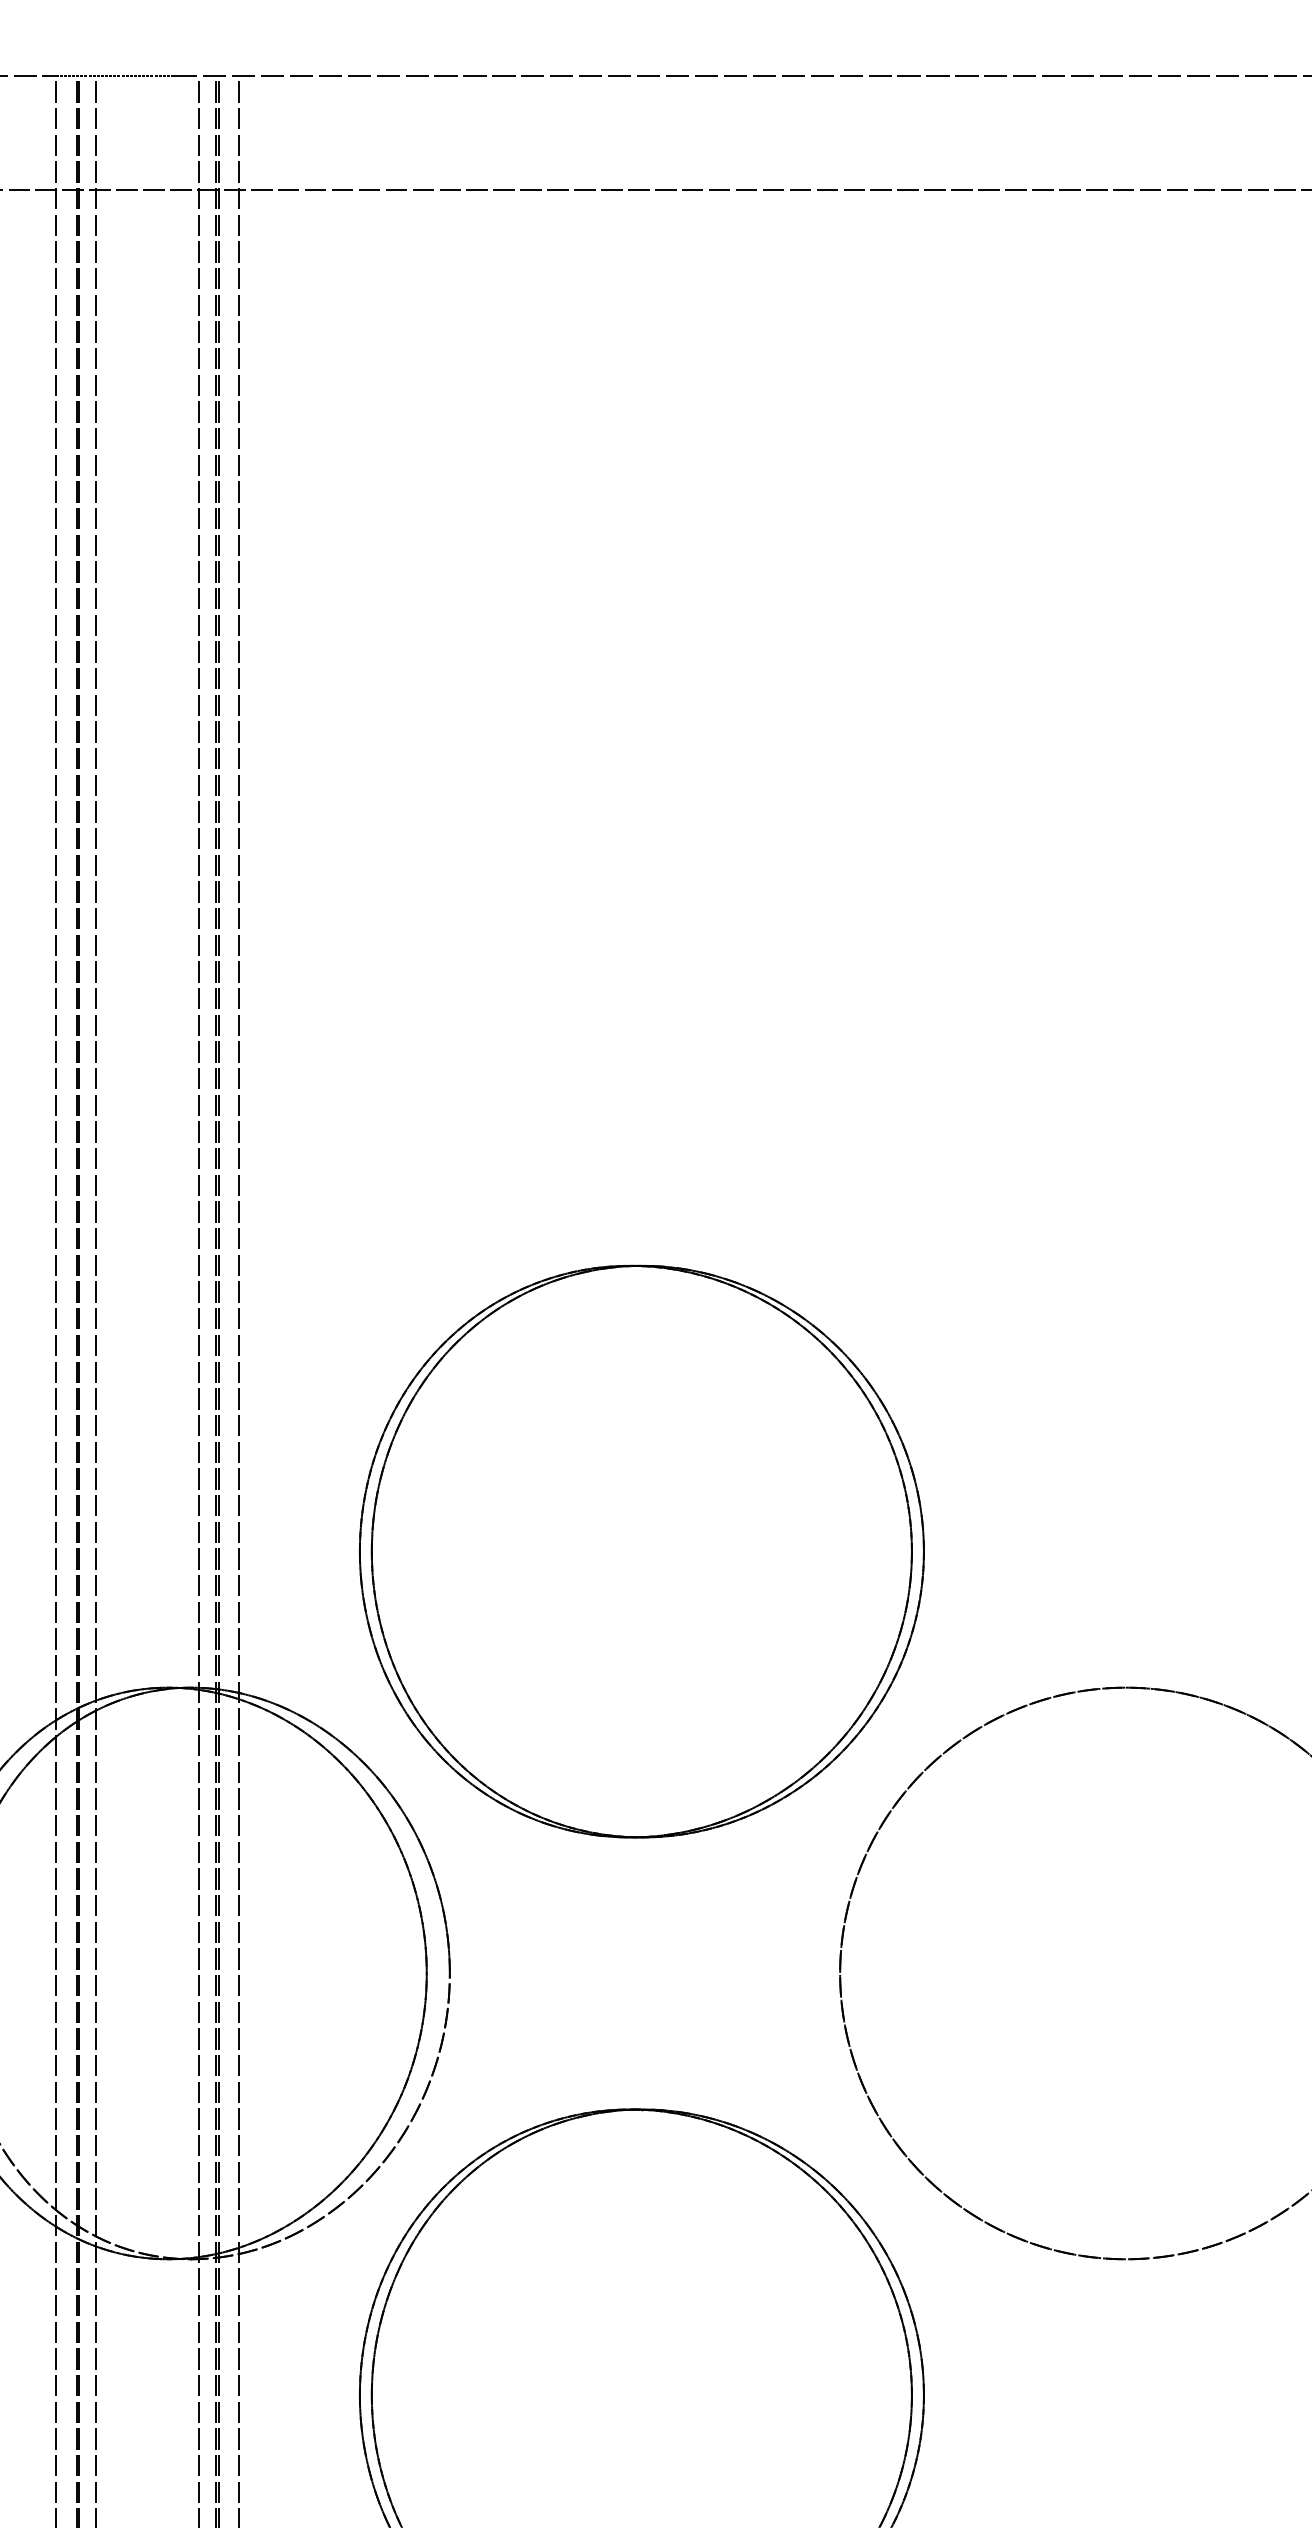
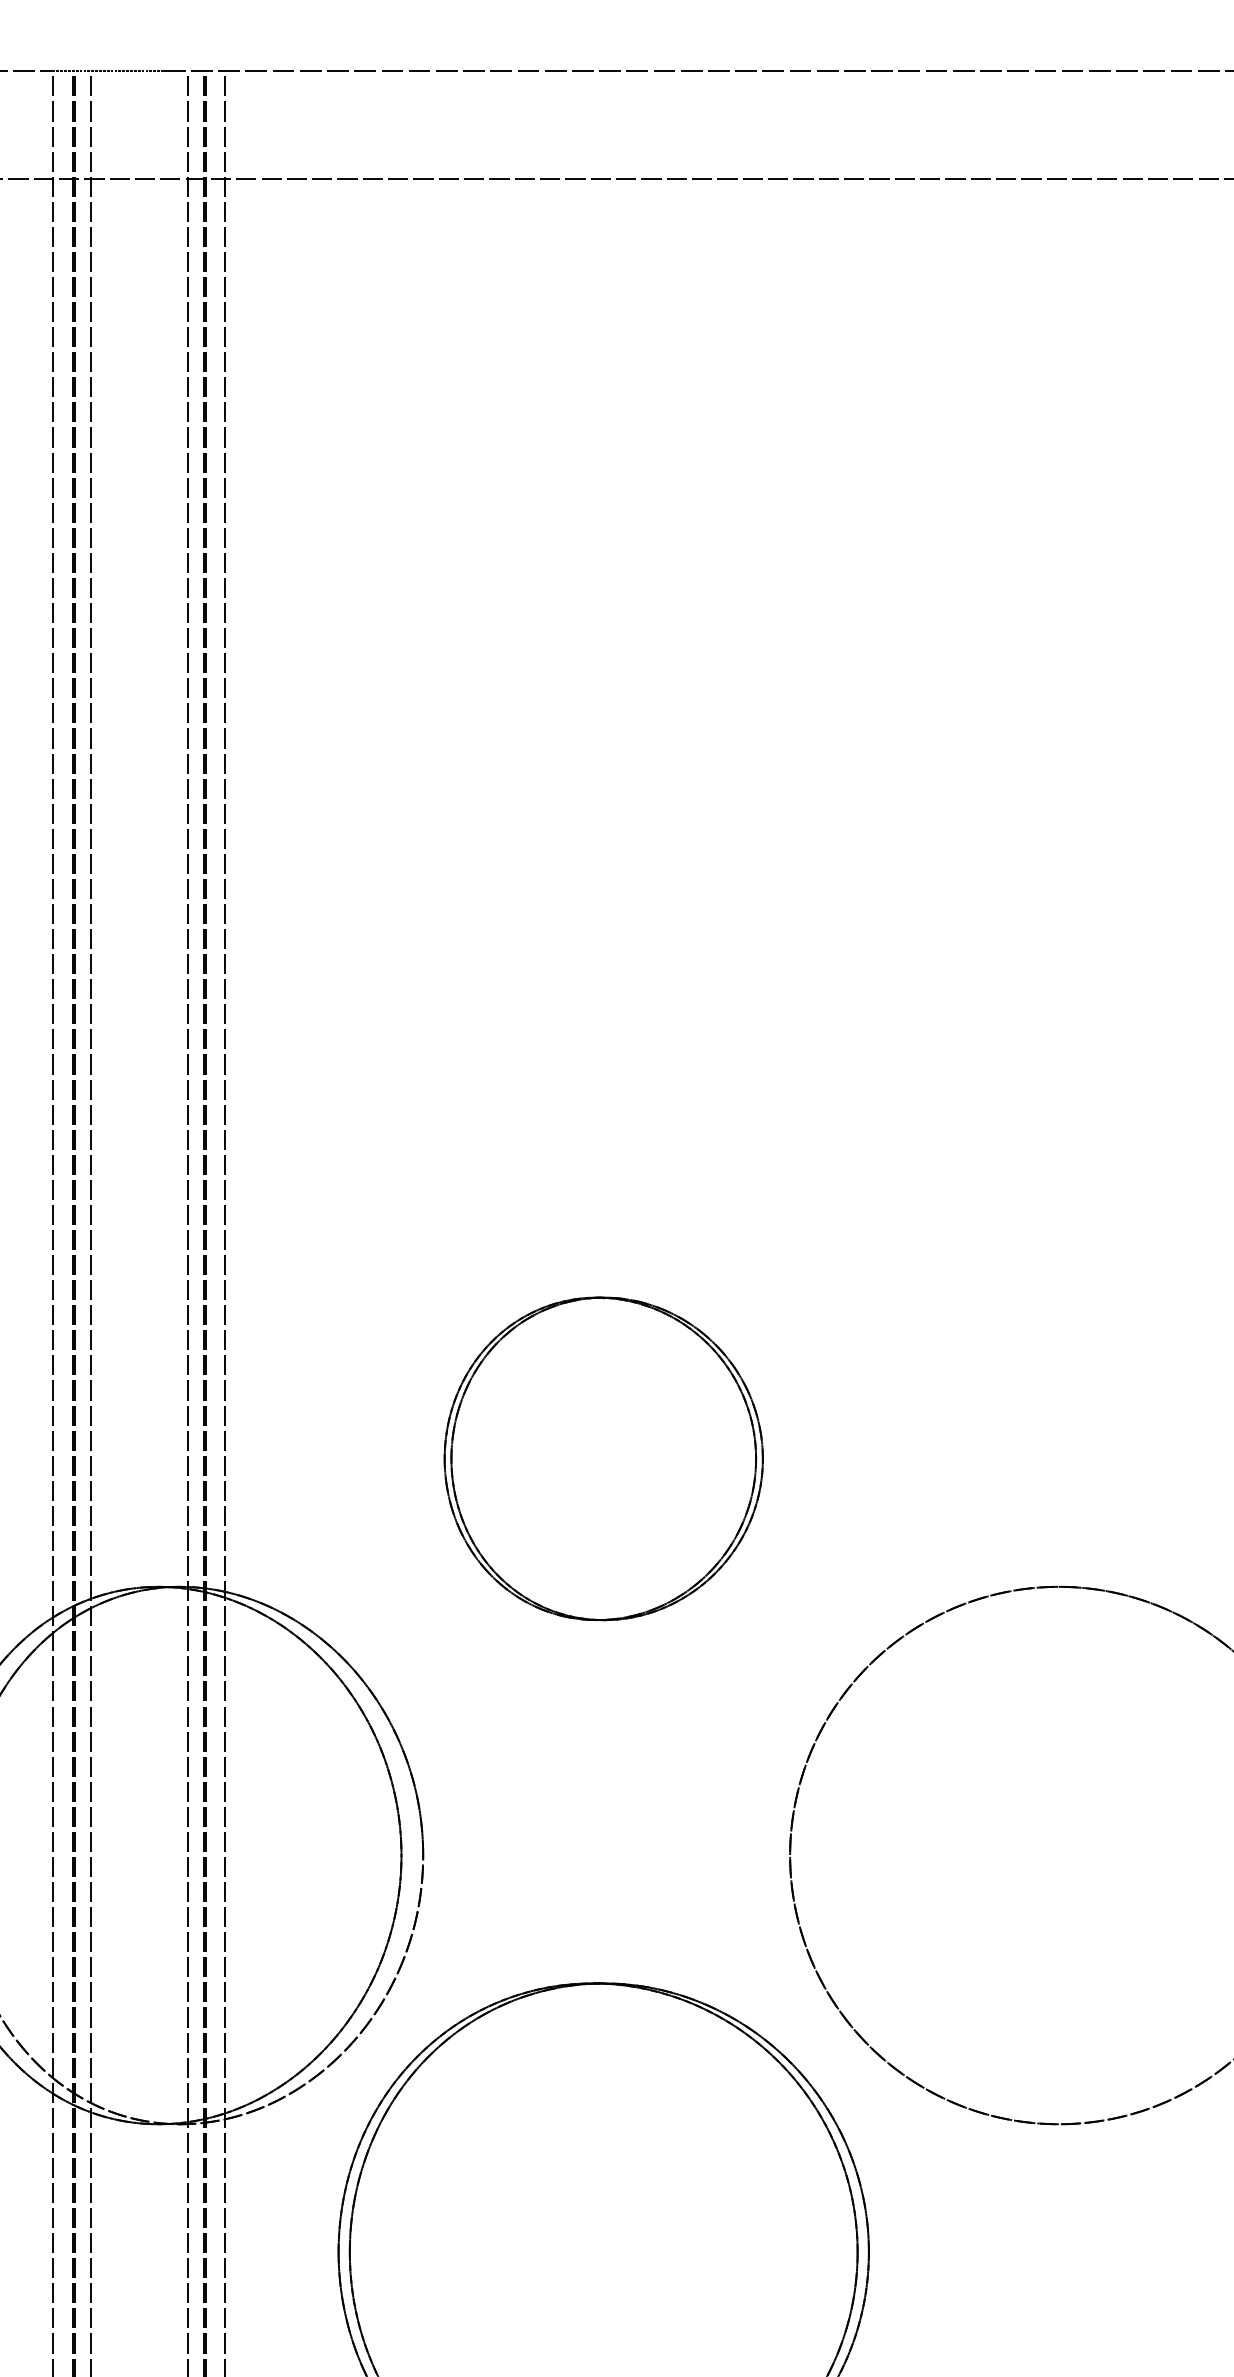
part: (641, 1551) -> (603, 1458), size x0.6

